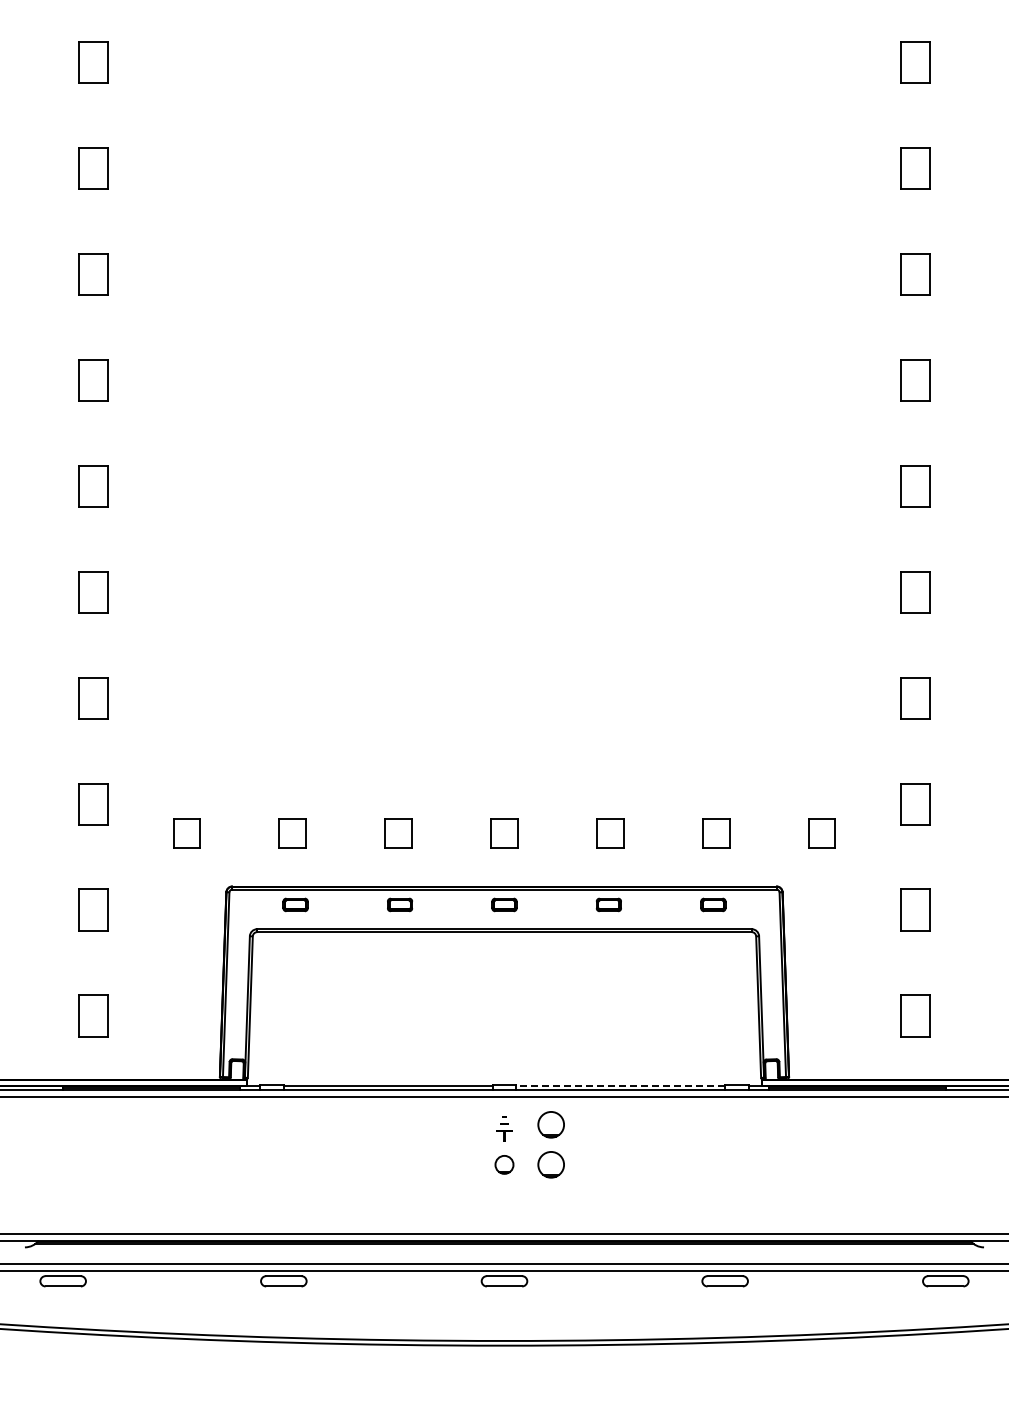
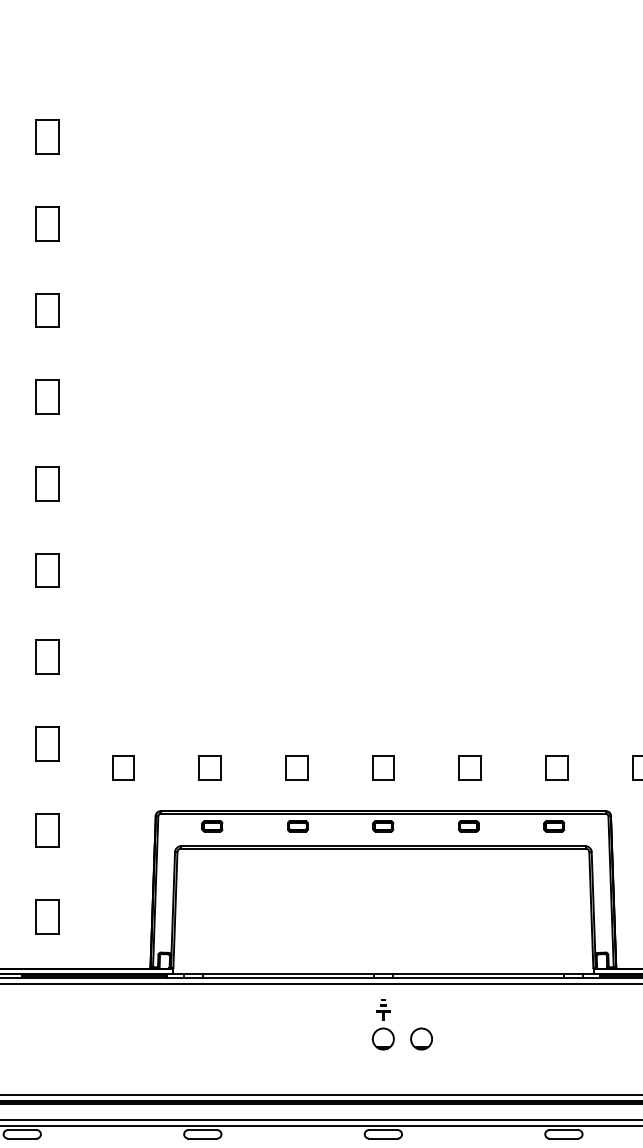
line: (620, 1085) -> (478, 974), dashed -> solid
part: (550, 1124) -> (421, 1006), removed
part: (504, 1164) -> (383, 1038), size x1.43

